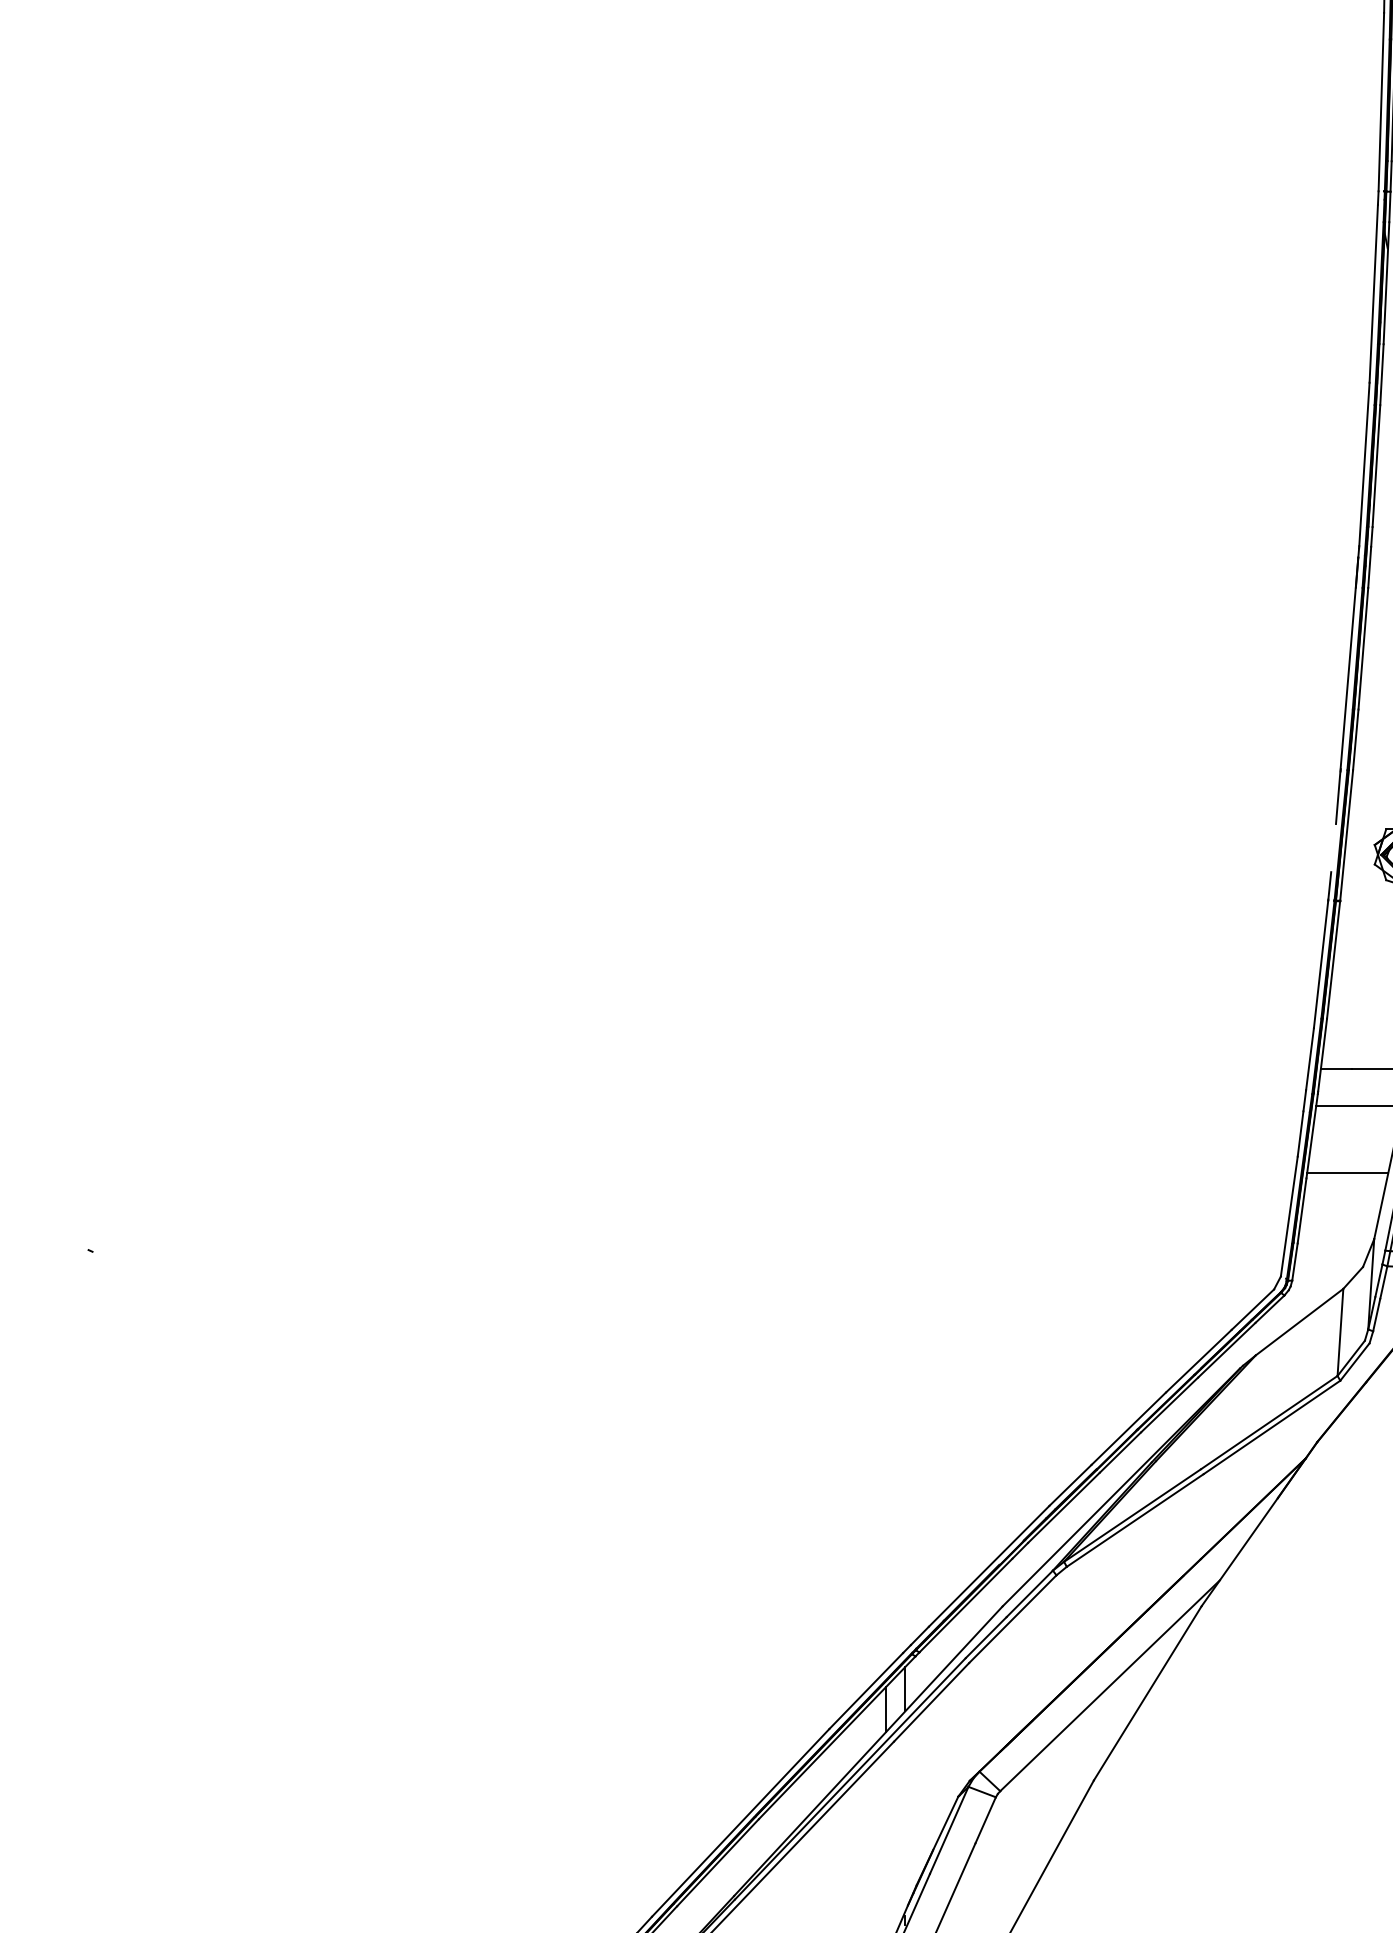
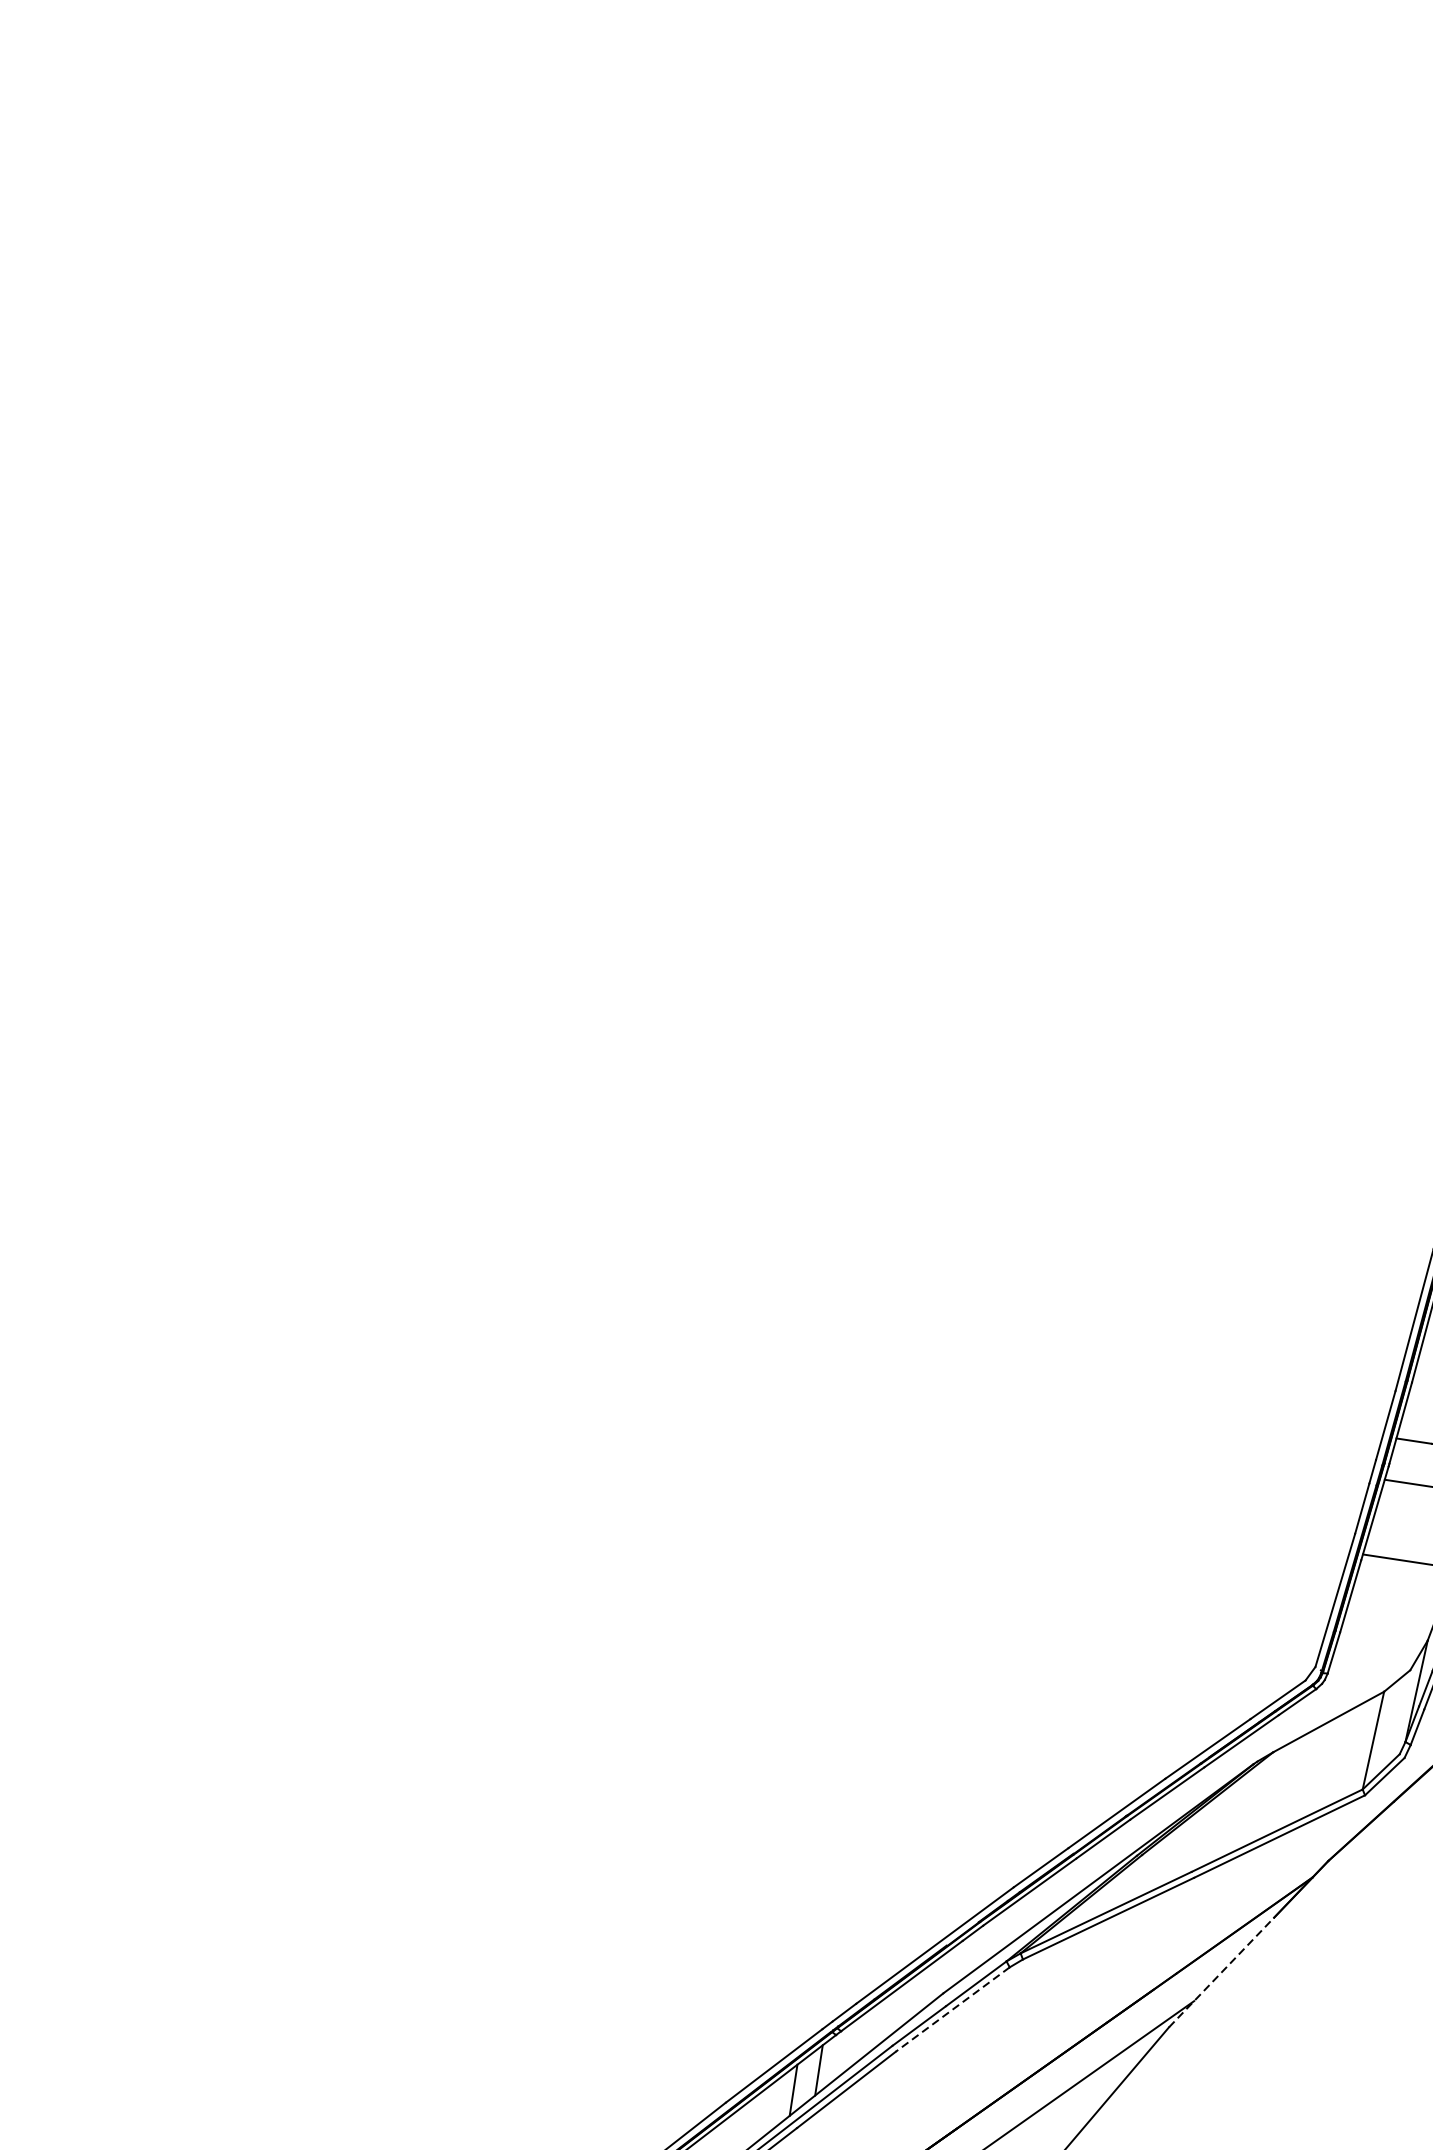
line: (1240, 1551) -> (1222, 1971), solid -> dashed
line: (1012, 1619) -> (952, 2009), solid -> dashed

